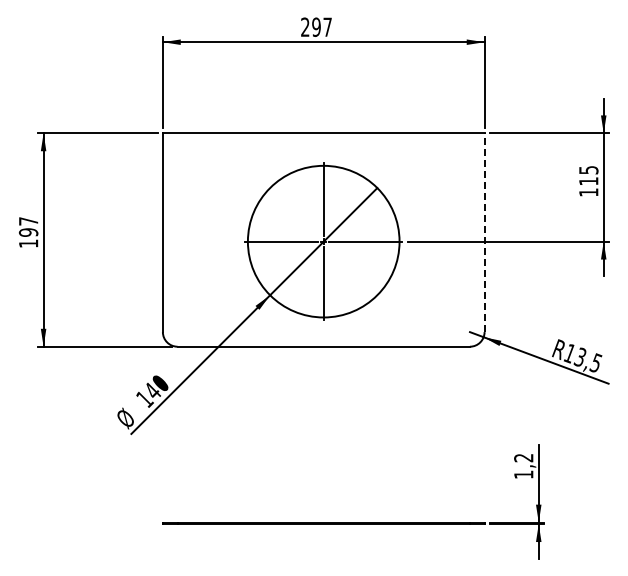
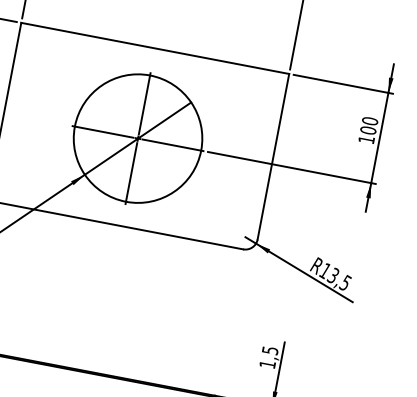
text: (588, 175) -> (369, 125), 115 -> 100
line: (484, 232) -> (273, 156), dashed -> solid
text: (523, 458) -> (269, 350), 1,2 -> 1,5

